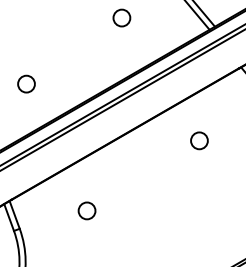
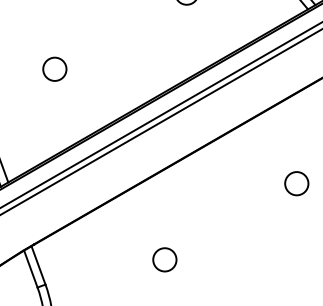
circle: (26, 83) -> (54, 68), moved
circle: (199, 140) -> (296, 183), moved
circle: (86, 210) -> (164, 259), moved

